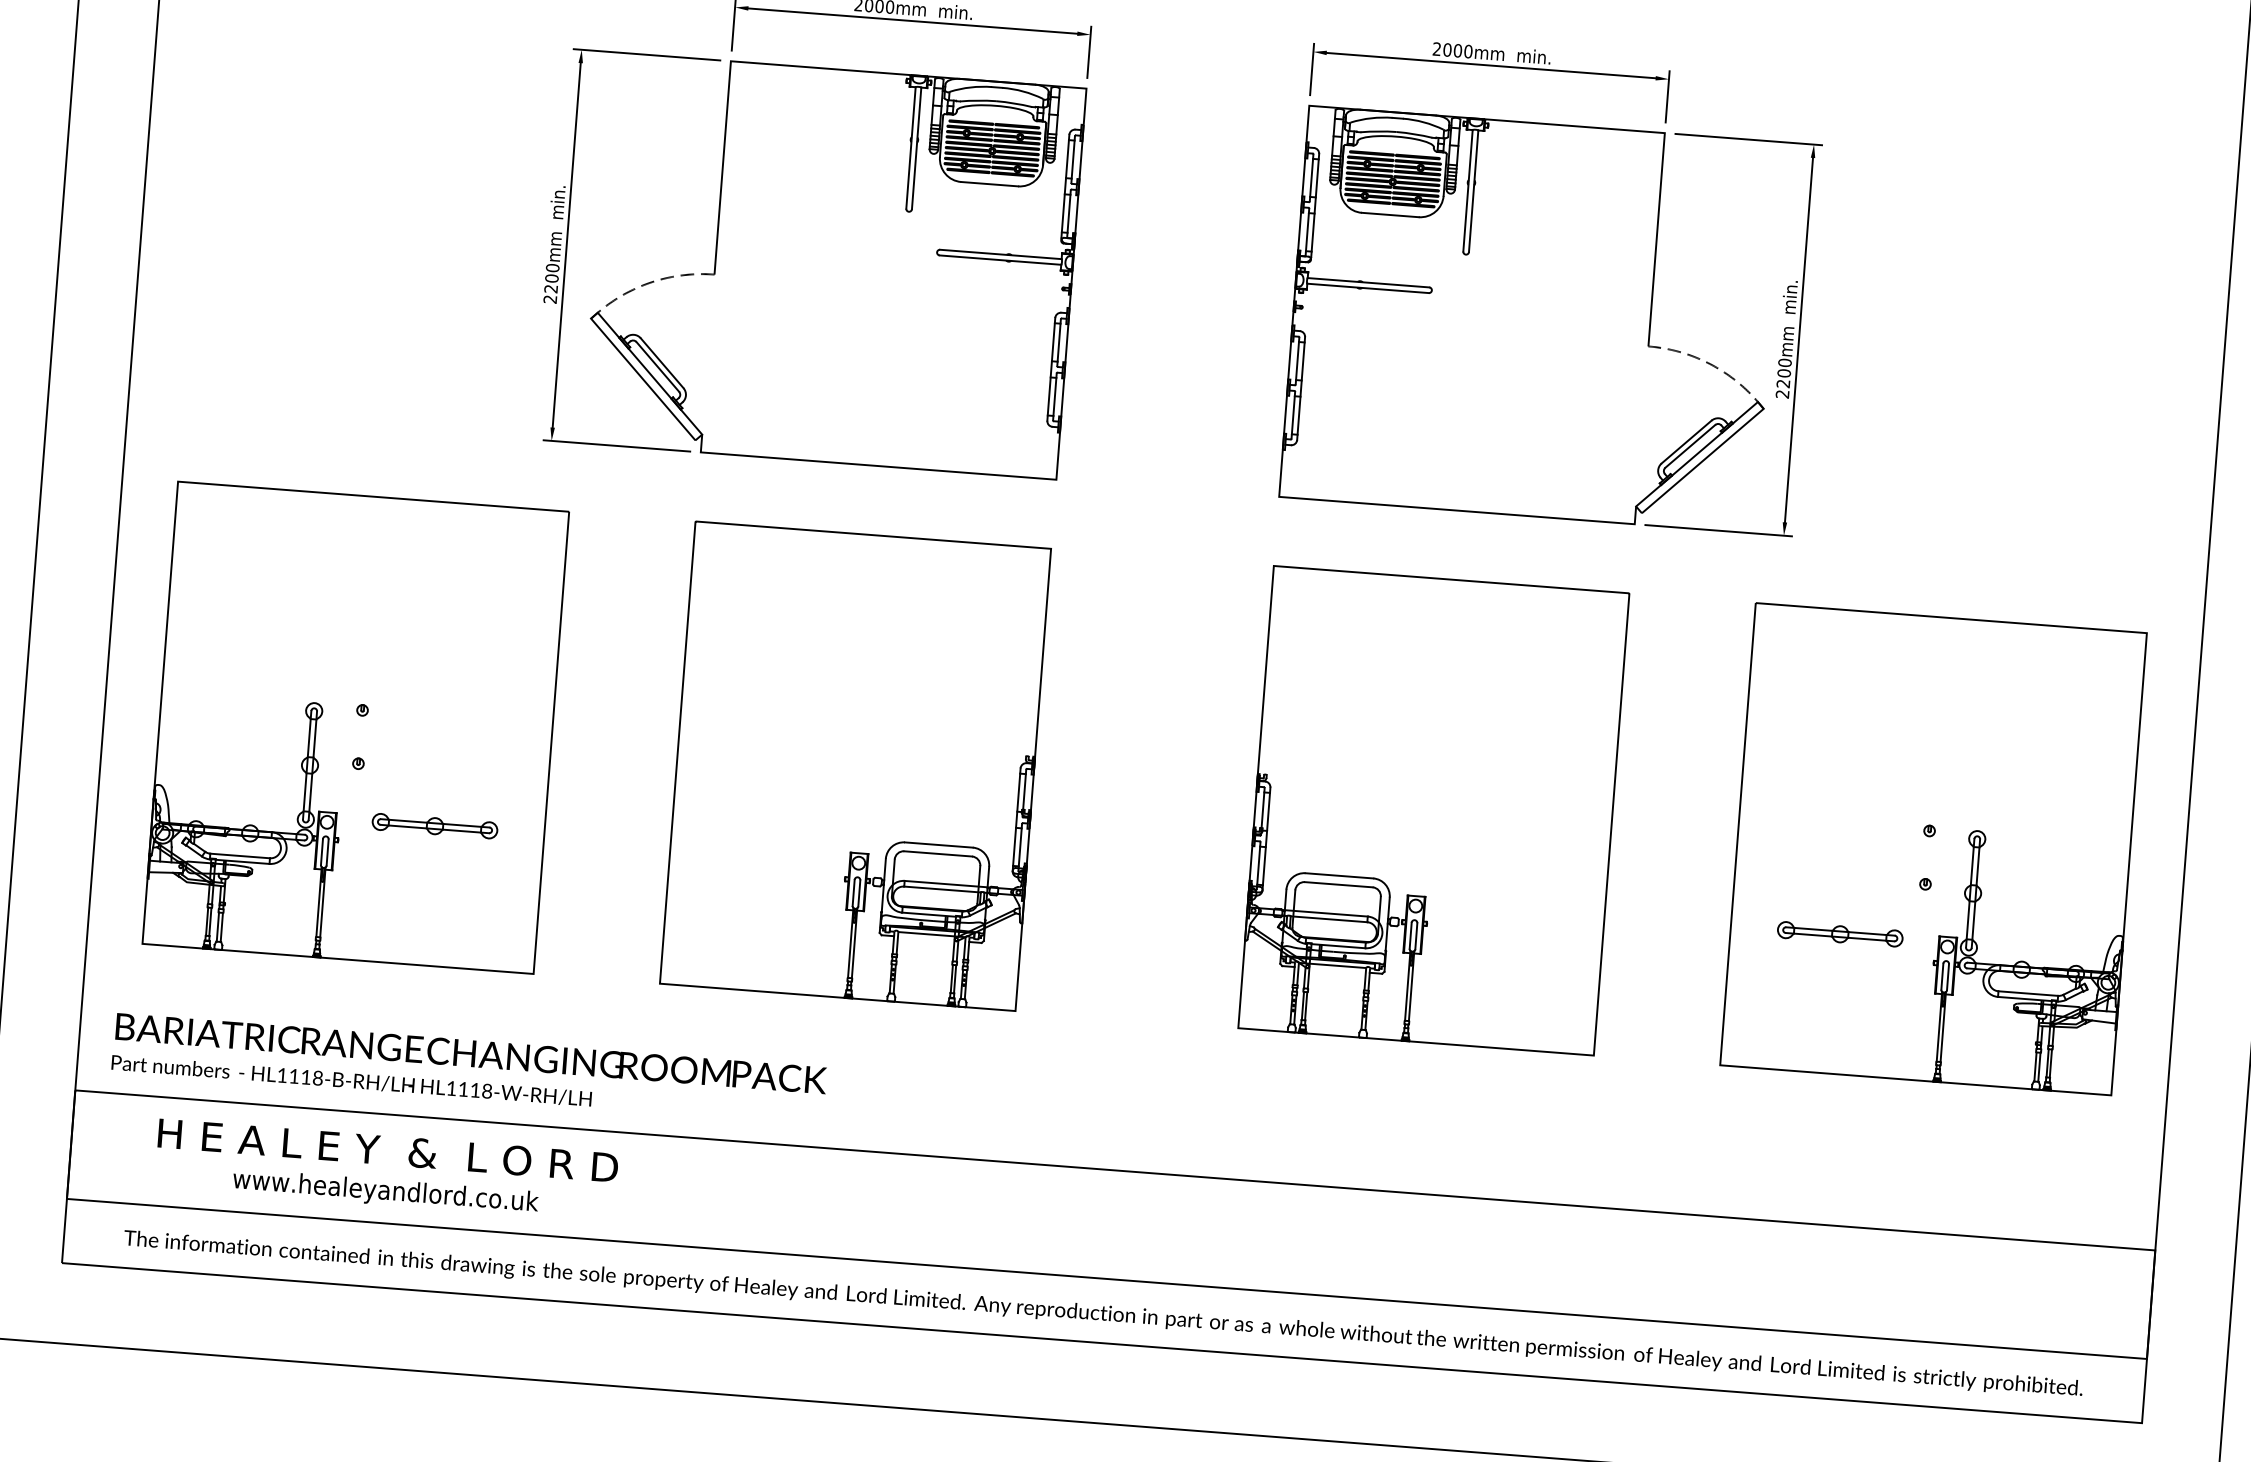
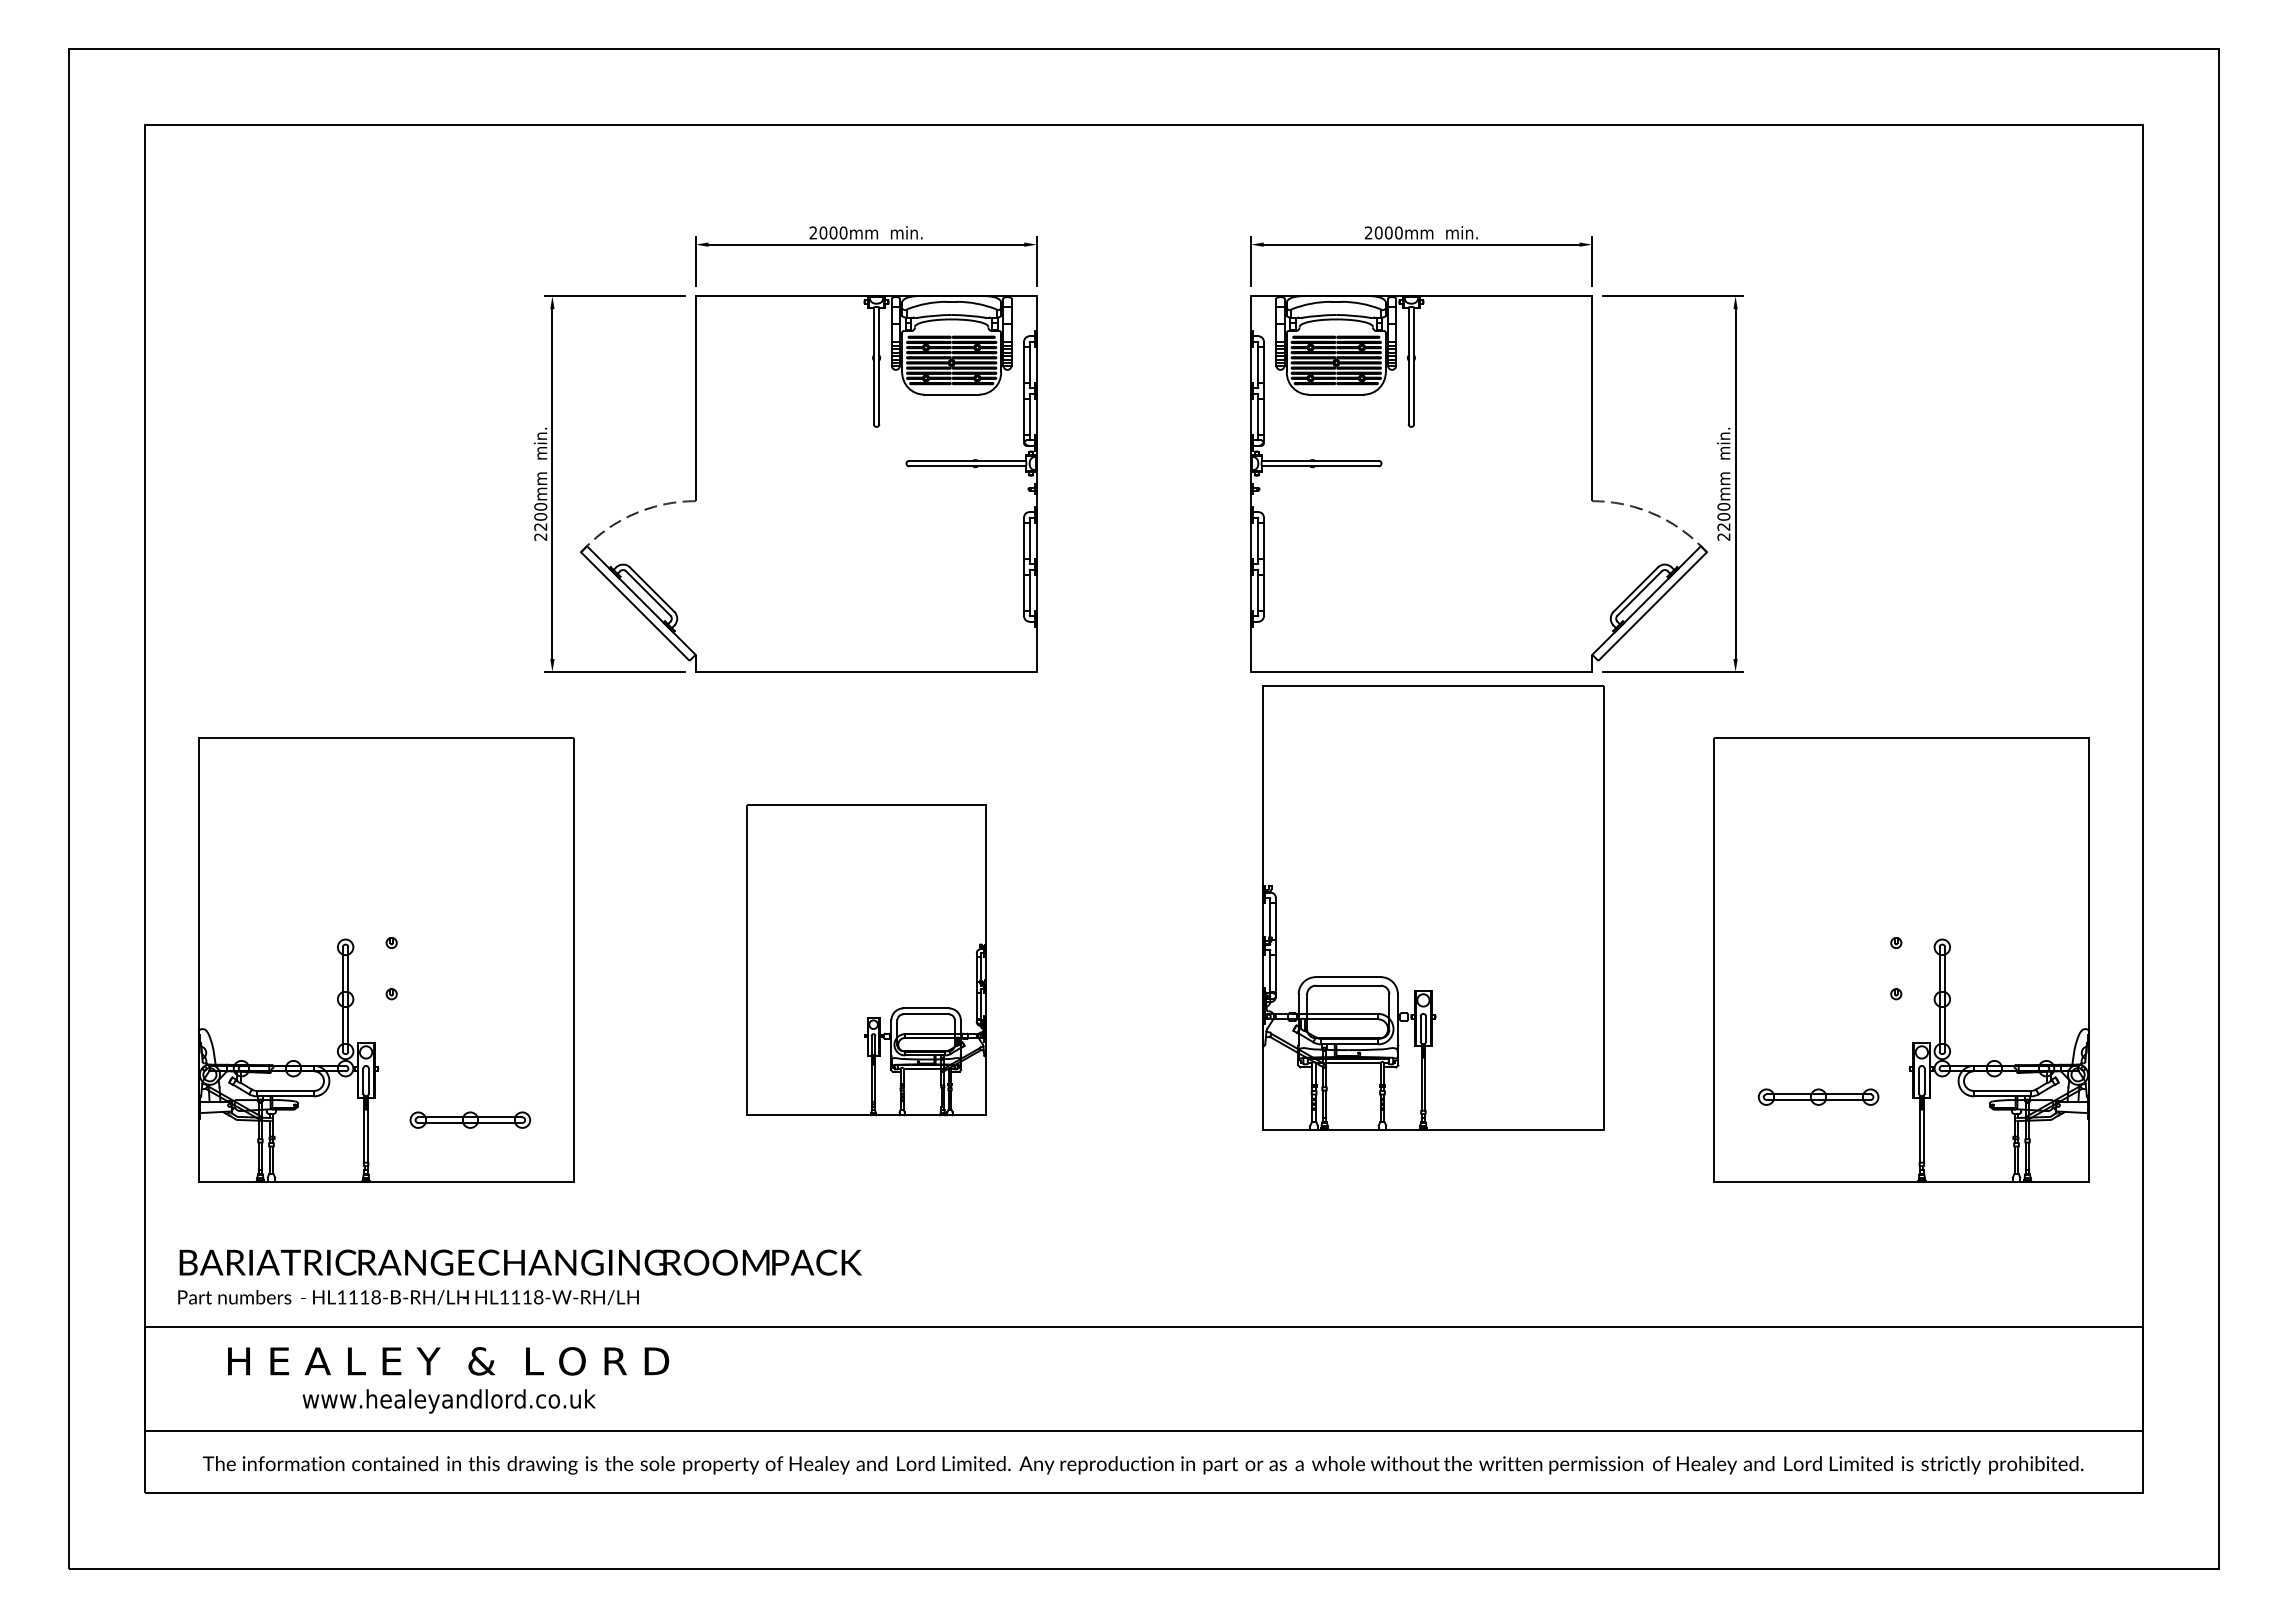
part: (855, 765) -> (866, 959), size x0.7
part: (1433, 810) -> (1433, 907), moved
part: (435, 825) -> (470, 1119), moved
part: (1840, 933) -> (1818, 1096), moved

